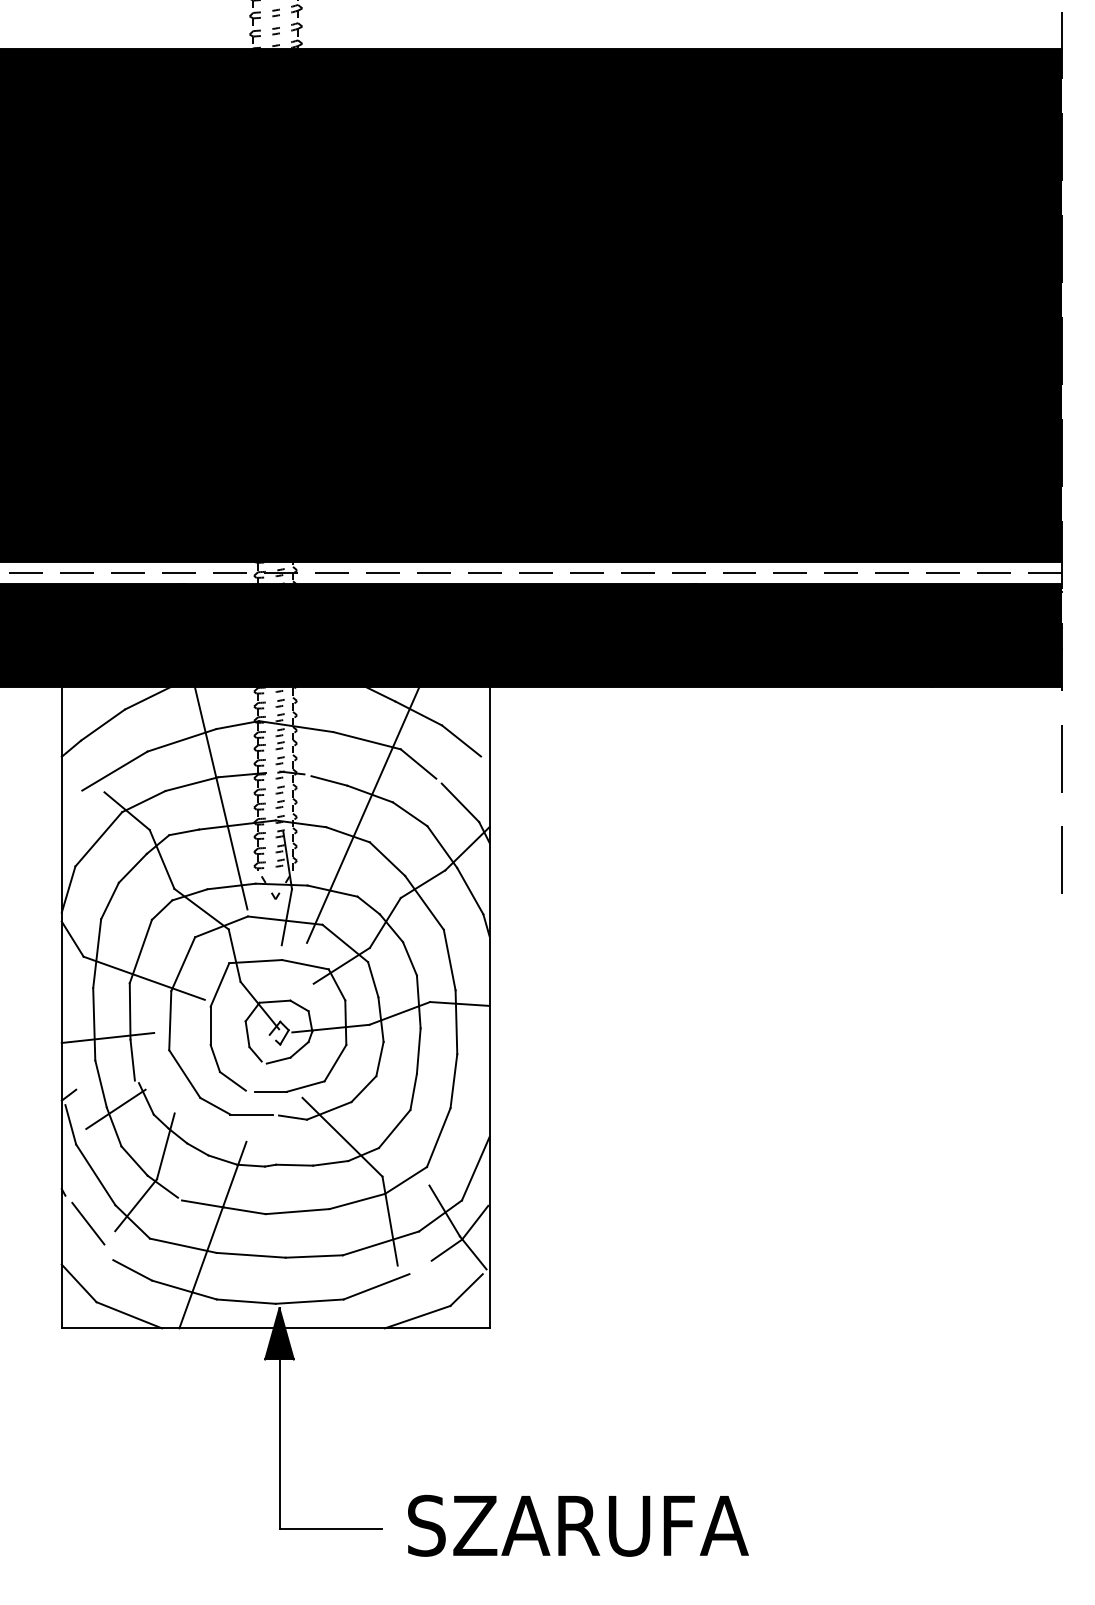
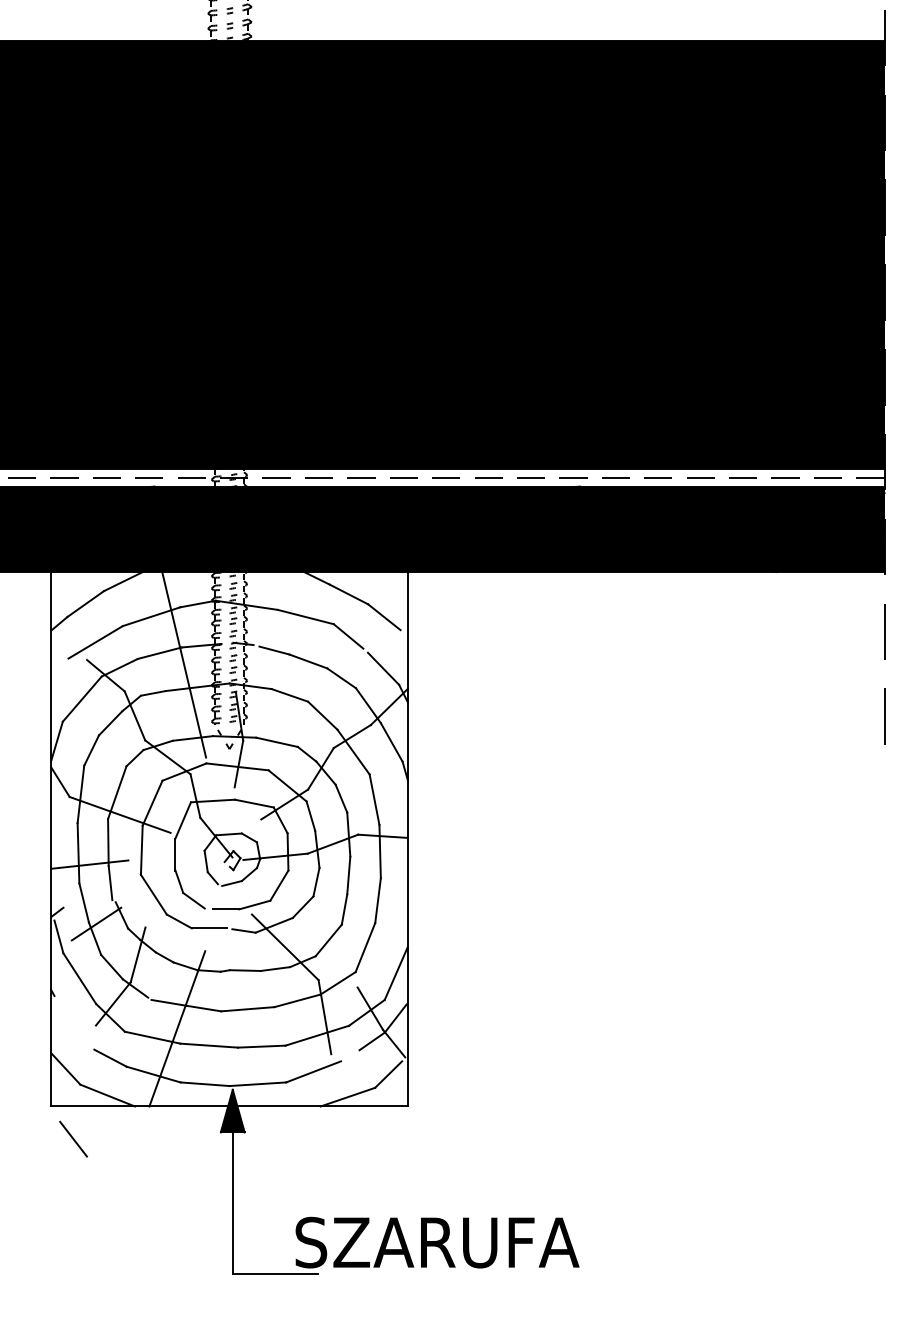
line: (363, 814) -> (302, 678), removed
line: (88, 1223) -> (73, 1139), moved
text: (578, 1525) -> (437, 1242), moved

